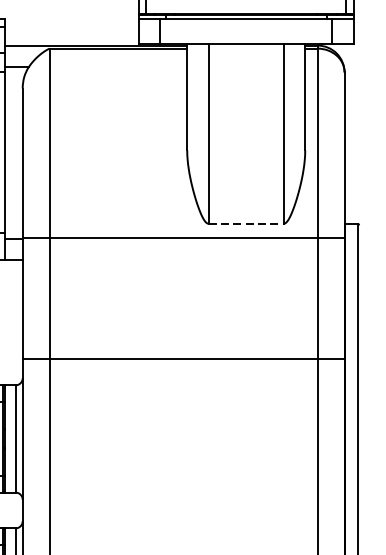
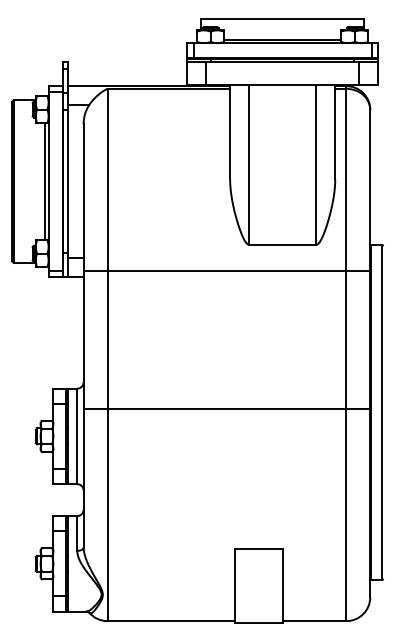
line: (247, 223) -> (283, 244), dashed -> solid
line: (183, 238) -> (226, 270), moved
line: (183, 359) -> (226, 409), moved

